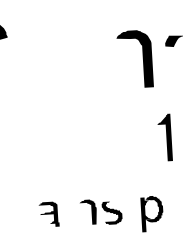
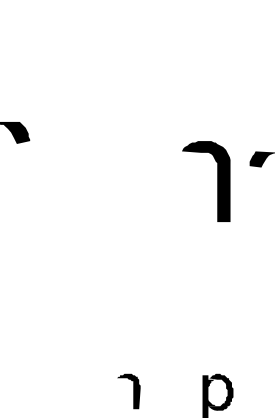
part: (164, 137) -> (241, 293), removed
fill: (112, 213) -> (162, 394), removed
fill: (49, 214) -> (74, 391), removed

